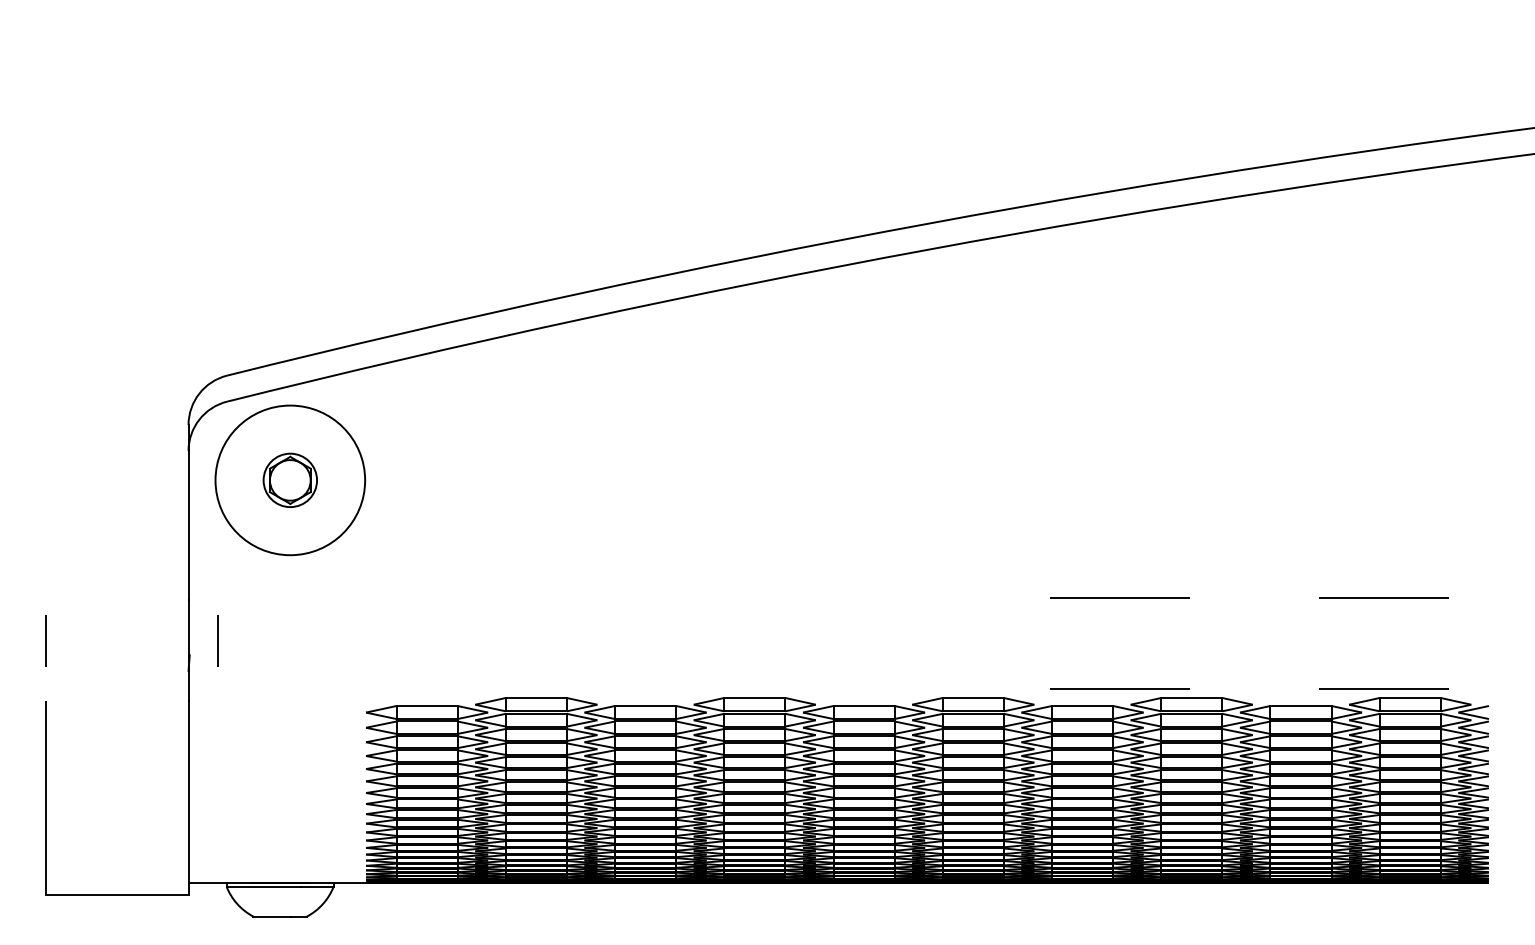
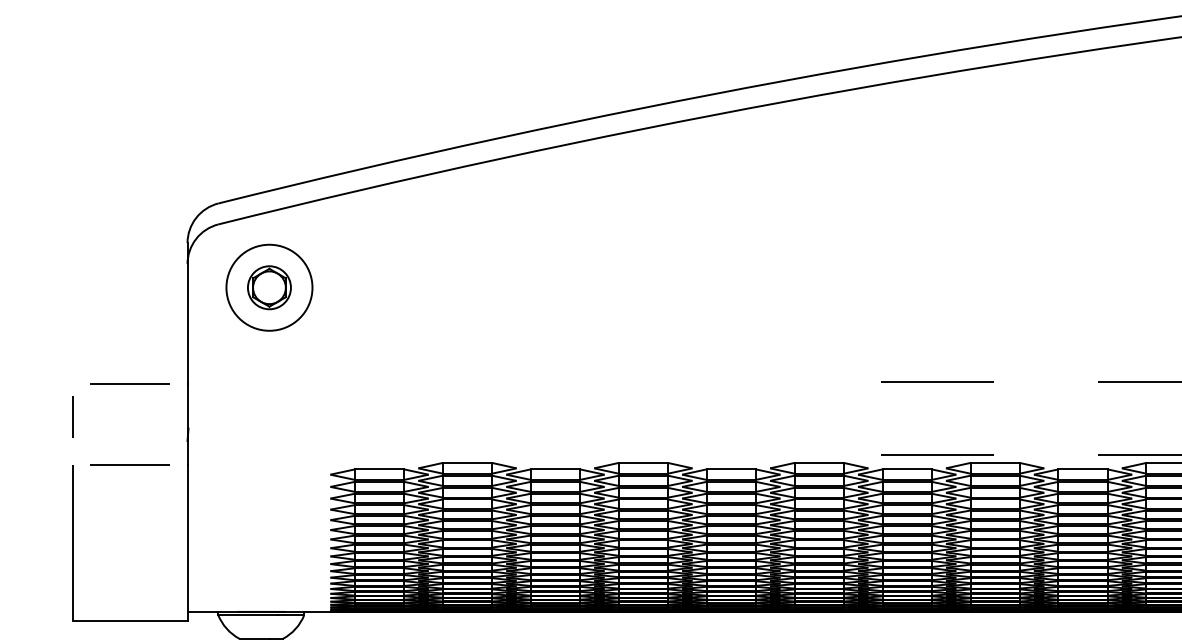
circle: (289, 479) -> (268, 287), size x0.71
line: (116, 599) -> (129, 383), added
line: (217, 640) -> (210, 416), removed
line: (116, 700) -> (129, 464), added

